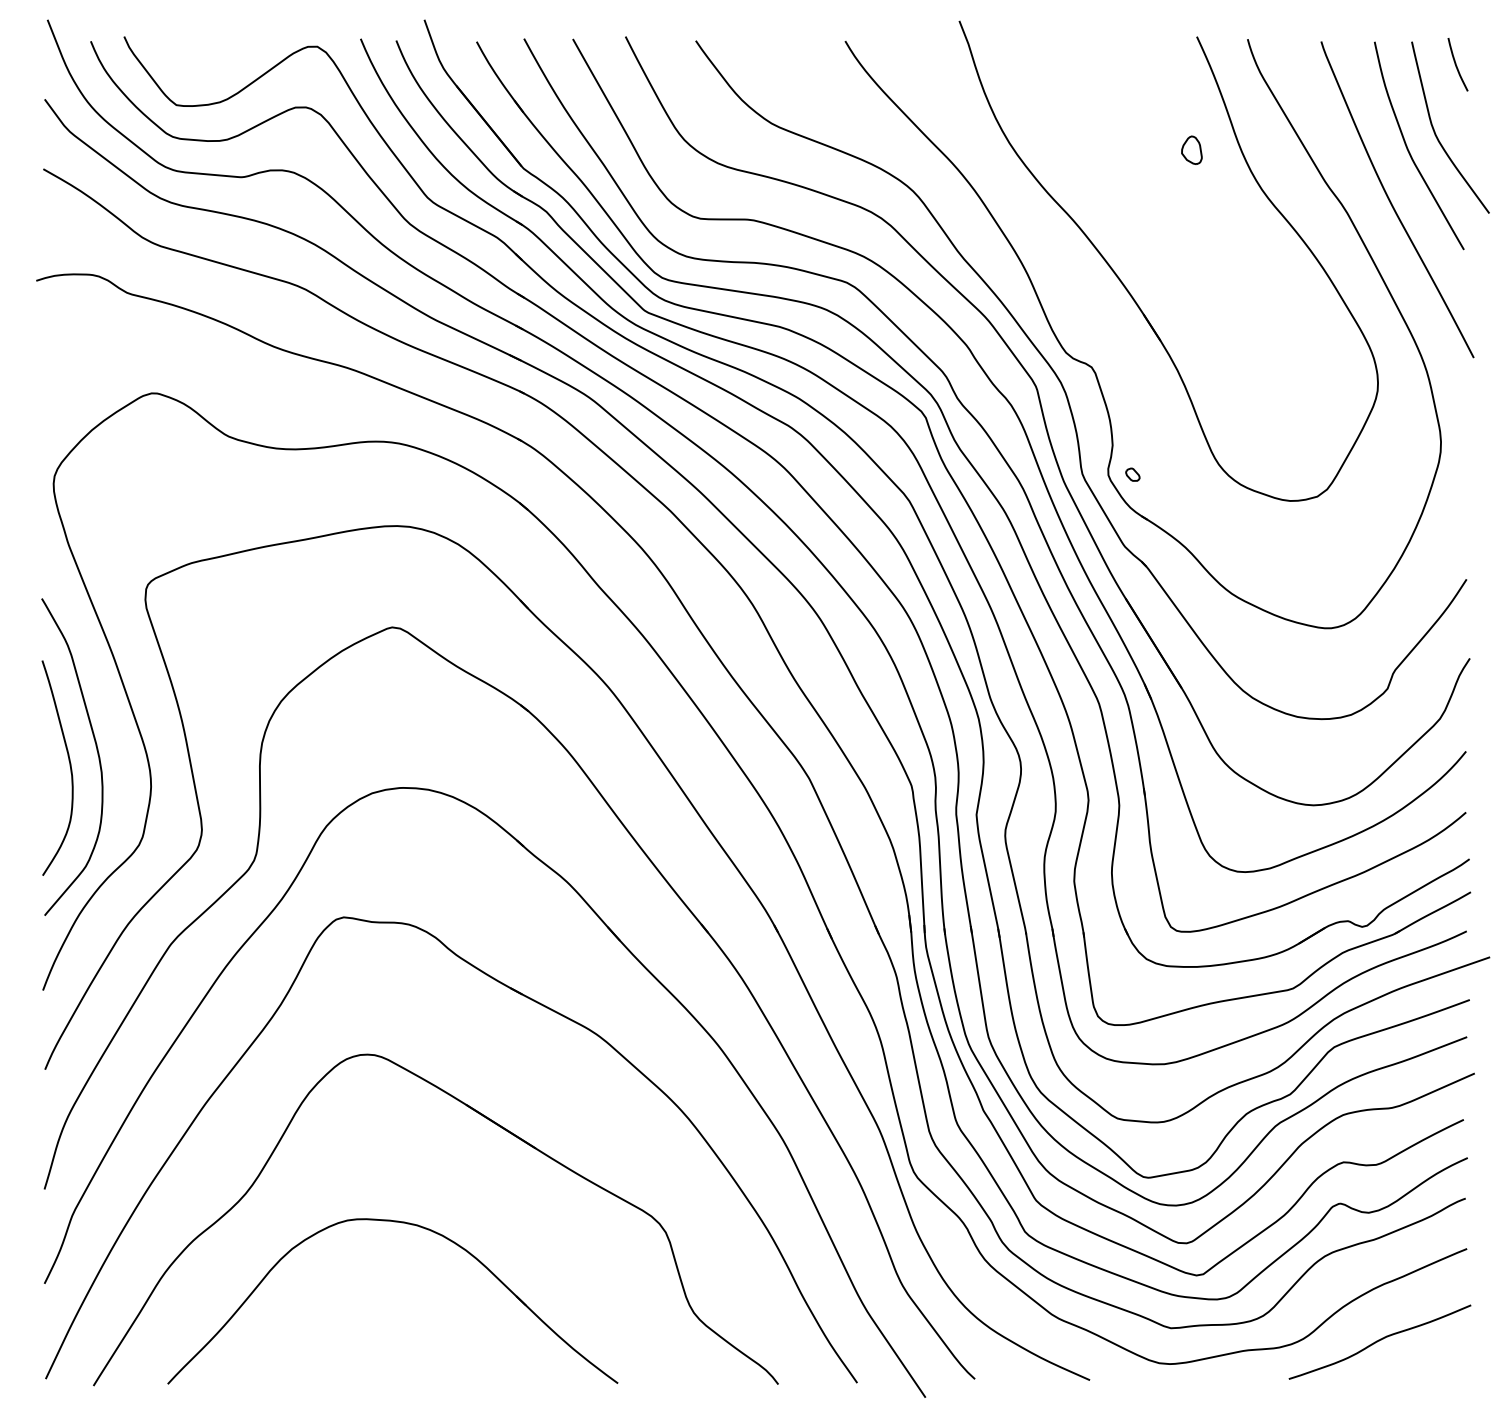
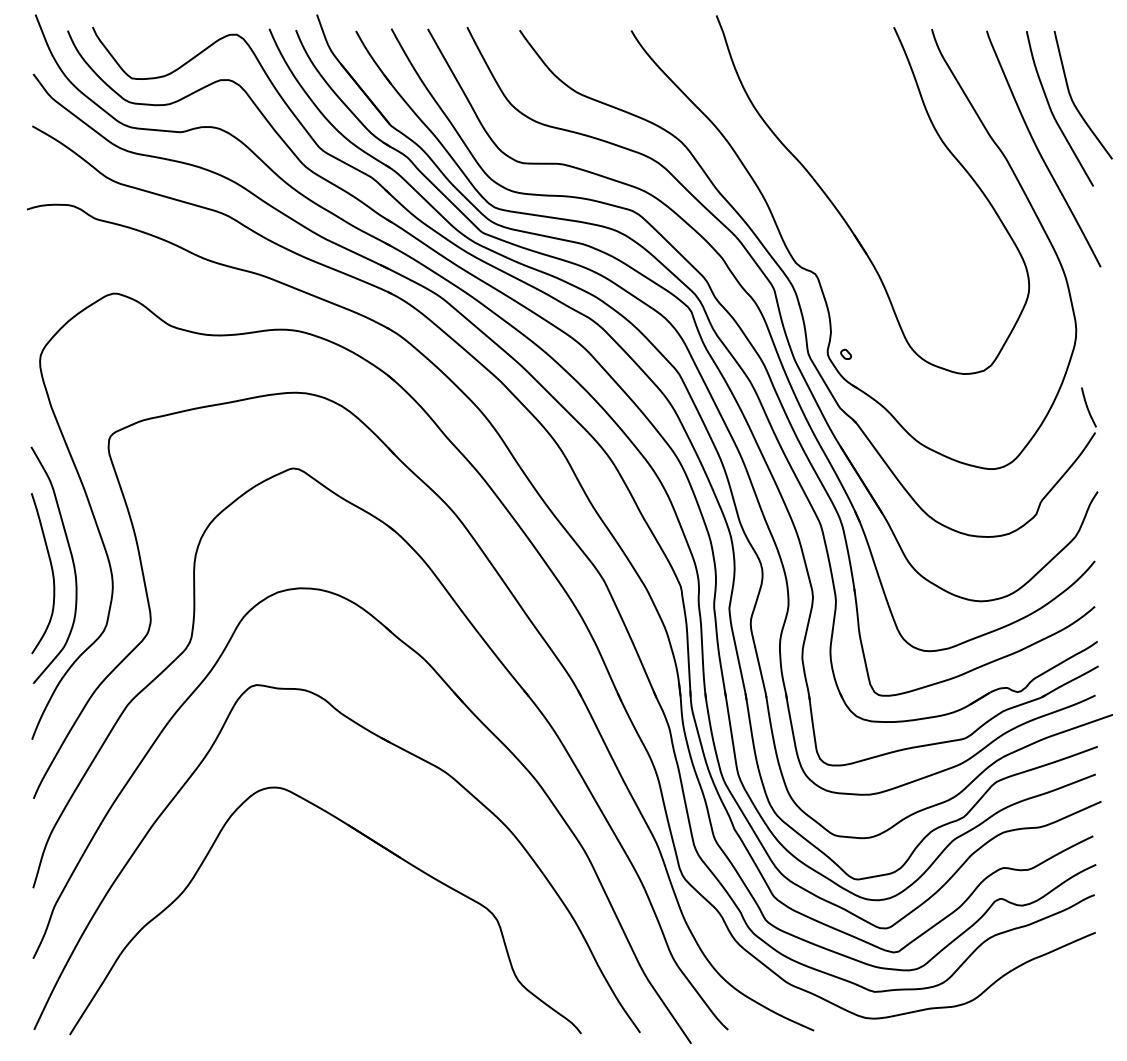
curve: (1456, 64) -> (1087, 407), moved
part: (1191, 149) -> (889, 111), removed
part: (407, 1224) -> (304, 914), removed
curve: (1379, 1341) -> (1030, 1001), removed

